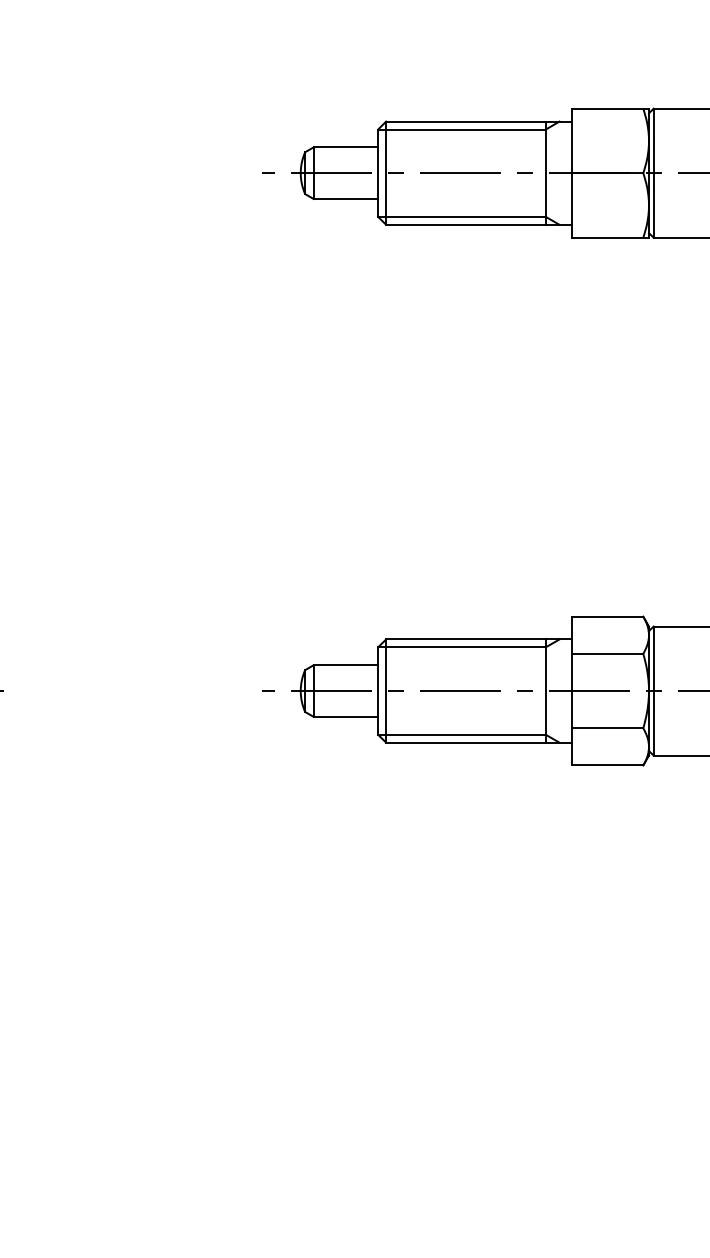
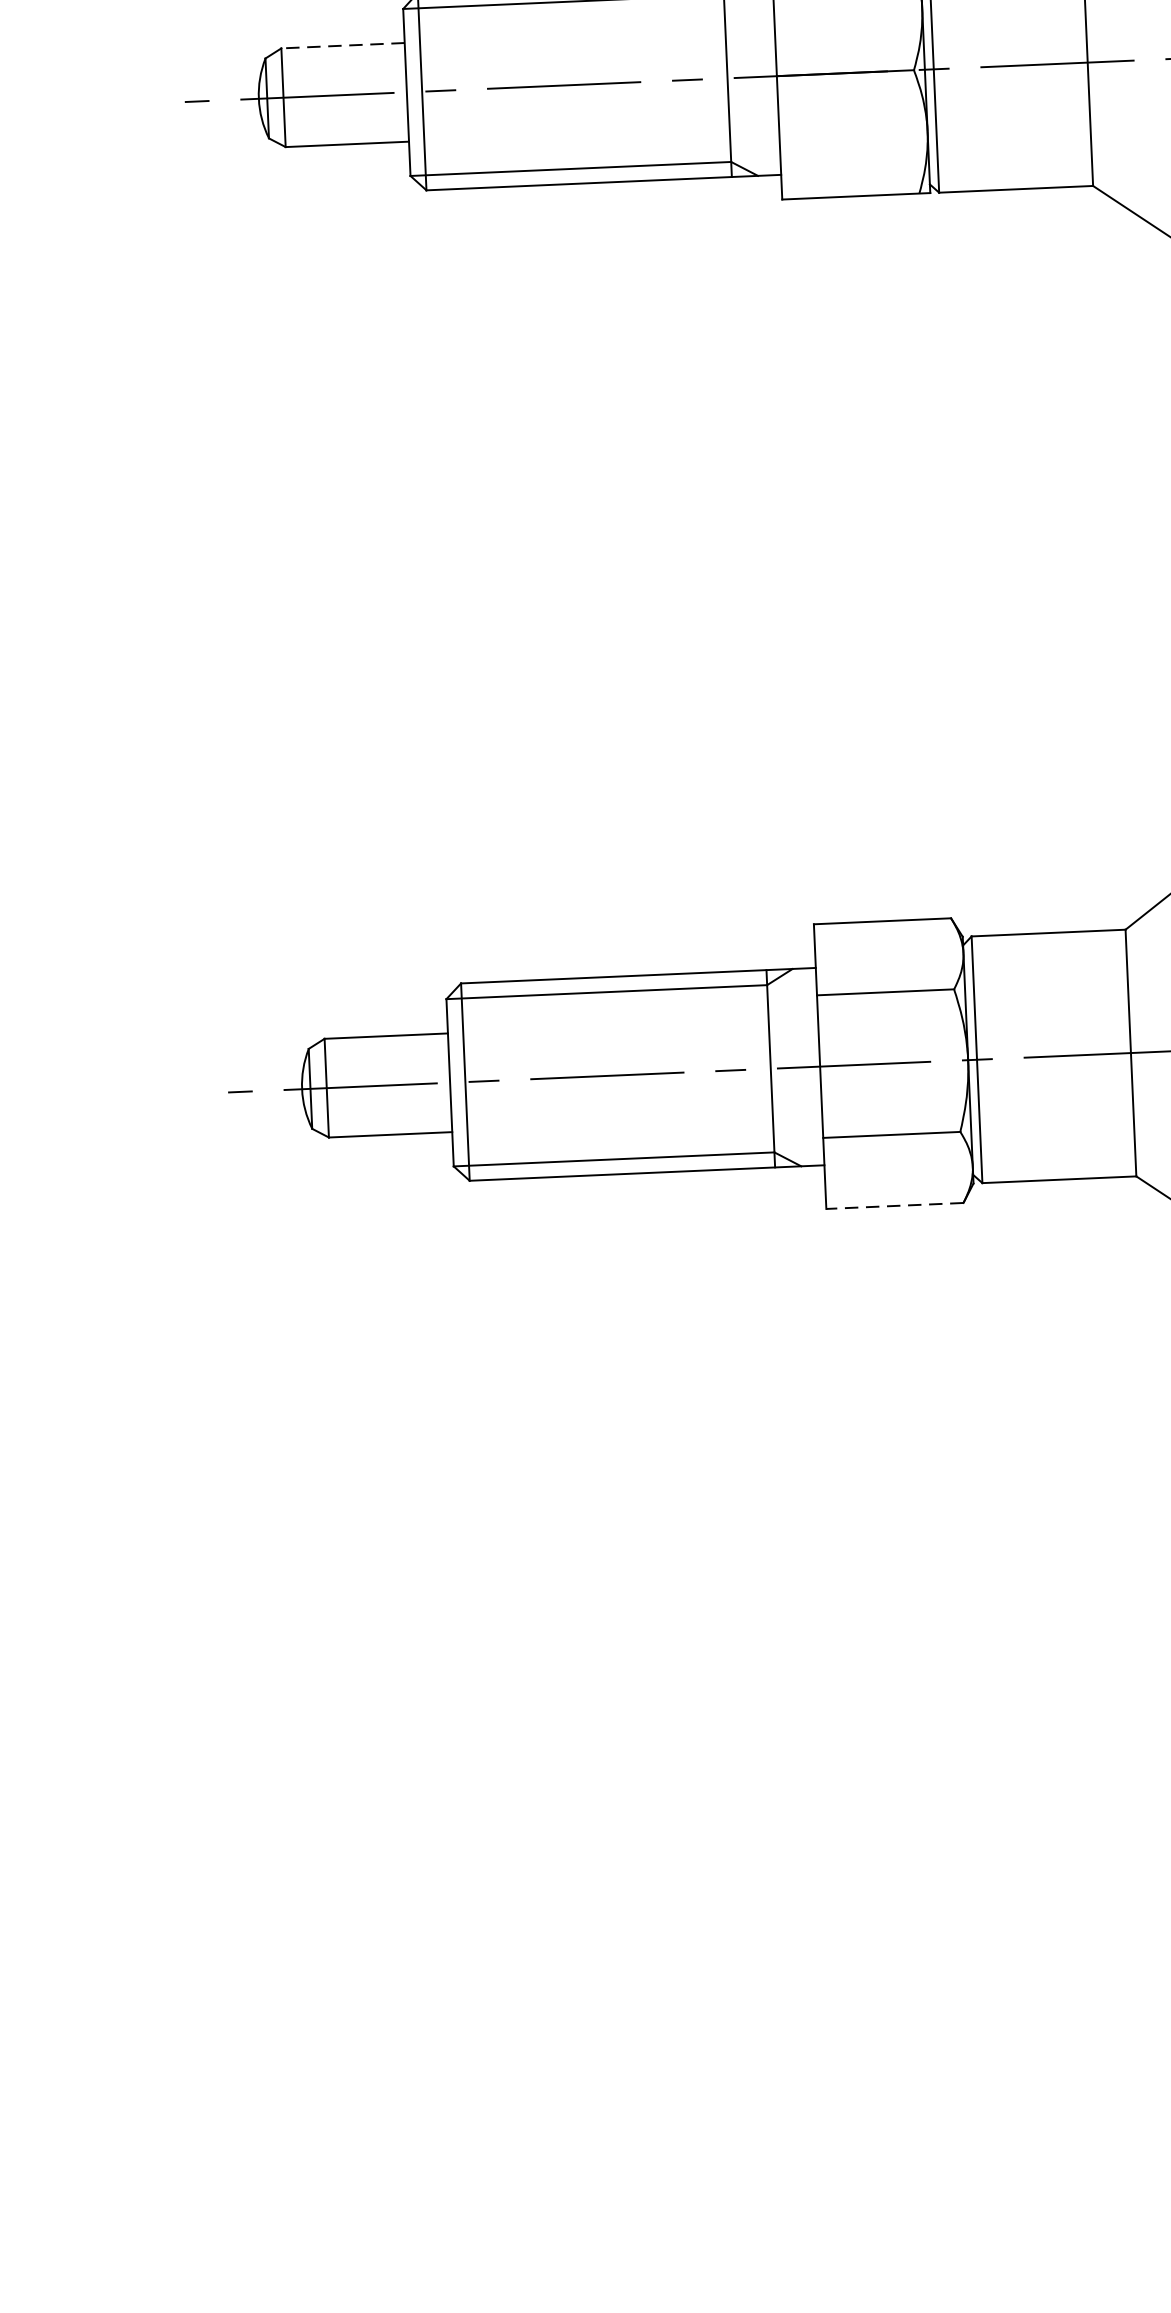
line: (345, 147) -> (342, 45), solid -> dashed
line: (607, 765) -> (894, 1205), solid -> dashed

